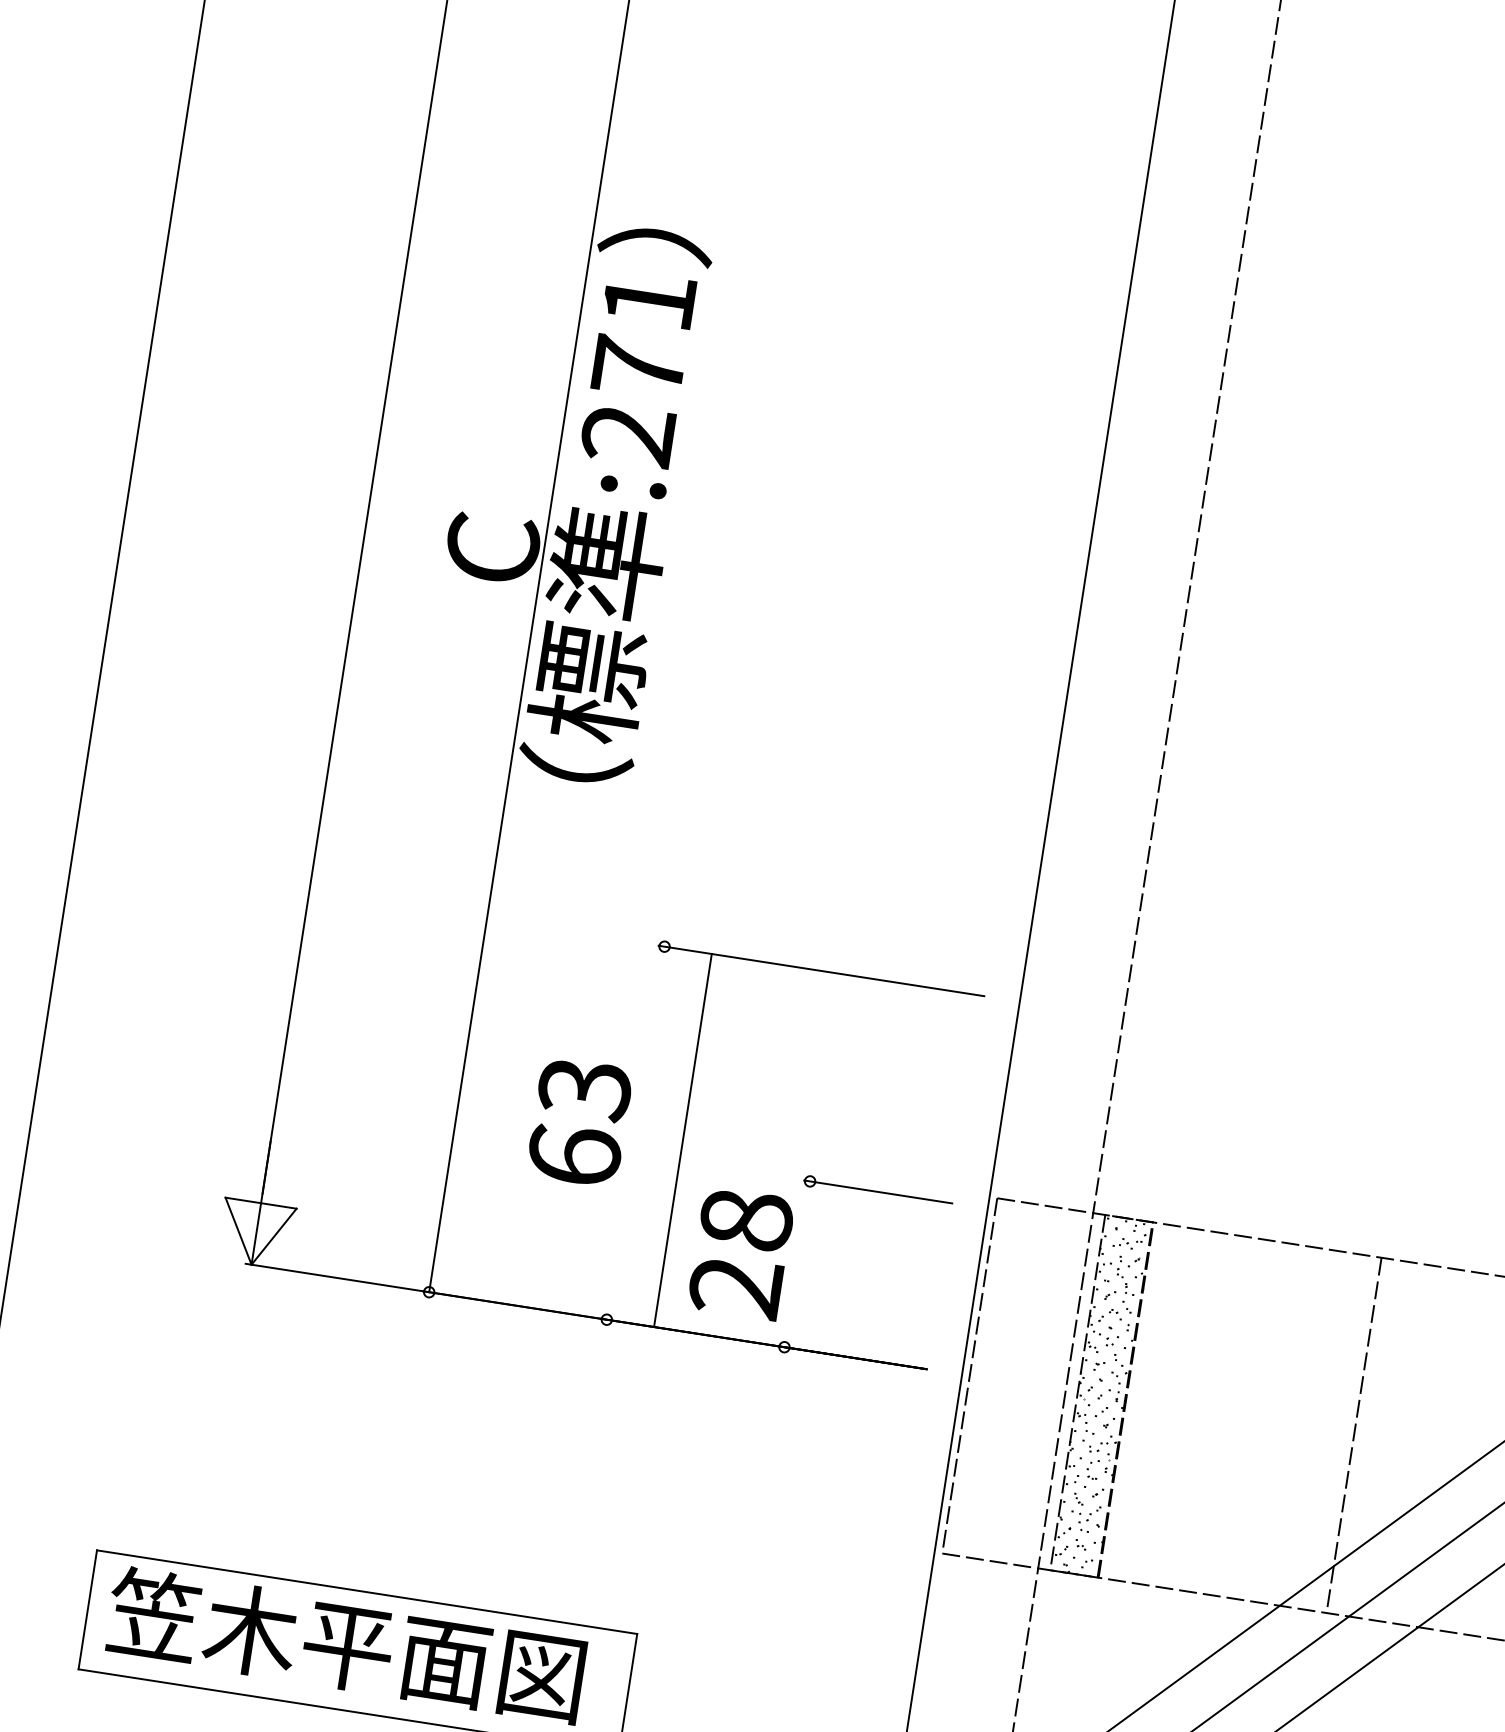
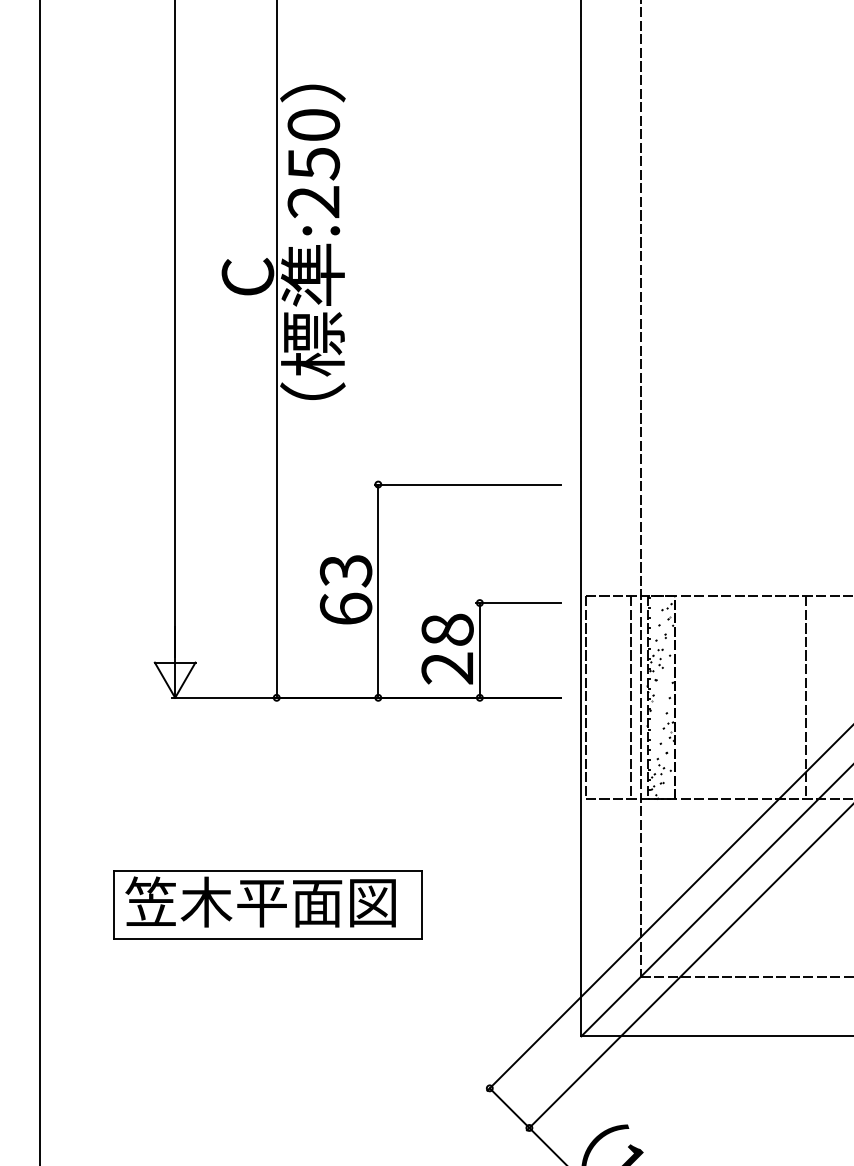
text: (643, 334) -> (313, 144), :271 -> :250
line: (683, 1139) -> (378, 590), moved
line: (796, 1264) -> (479, 650), added
line: (1049, 1387) -> (631, 697), added

